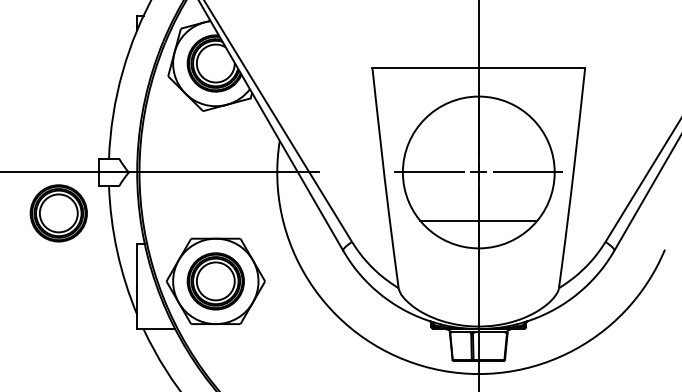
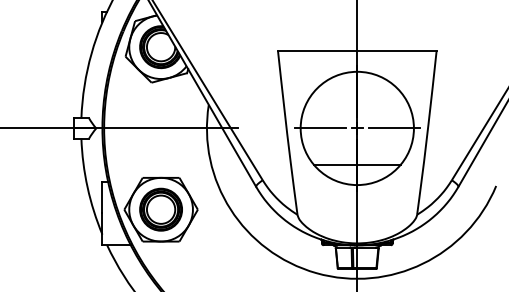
part: (58, 213) -> (43, 159), removed

